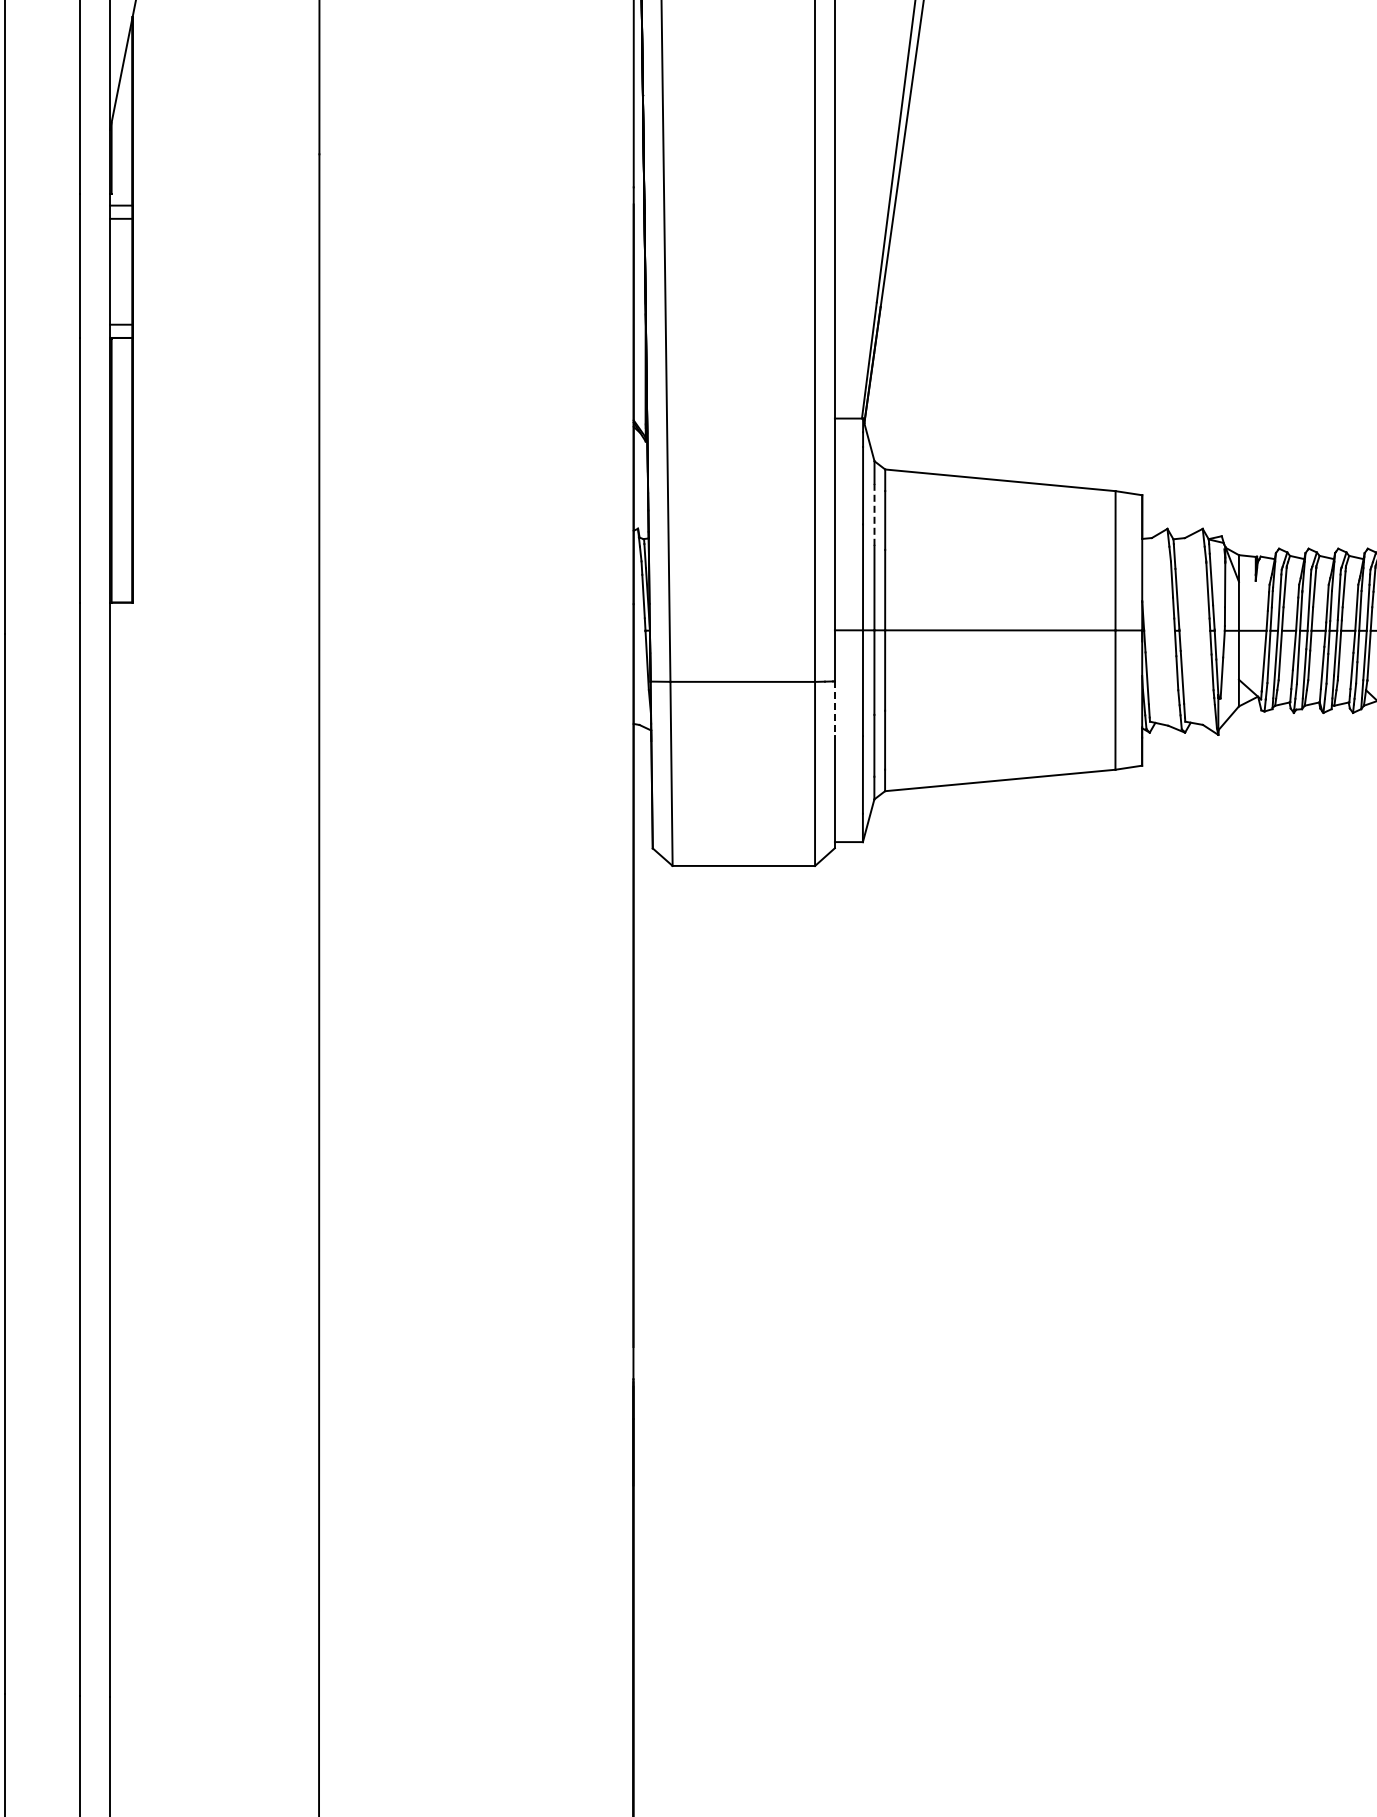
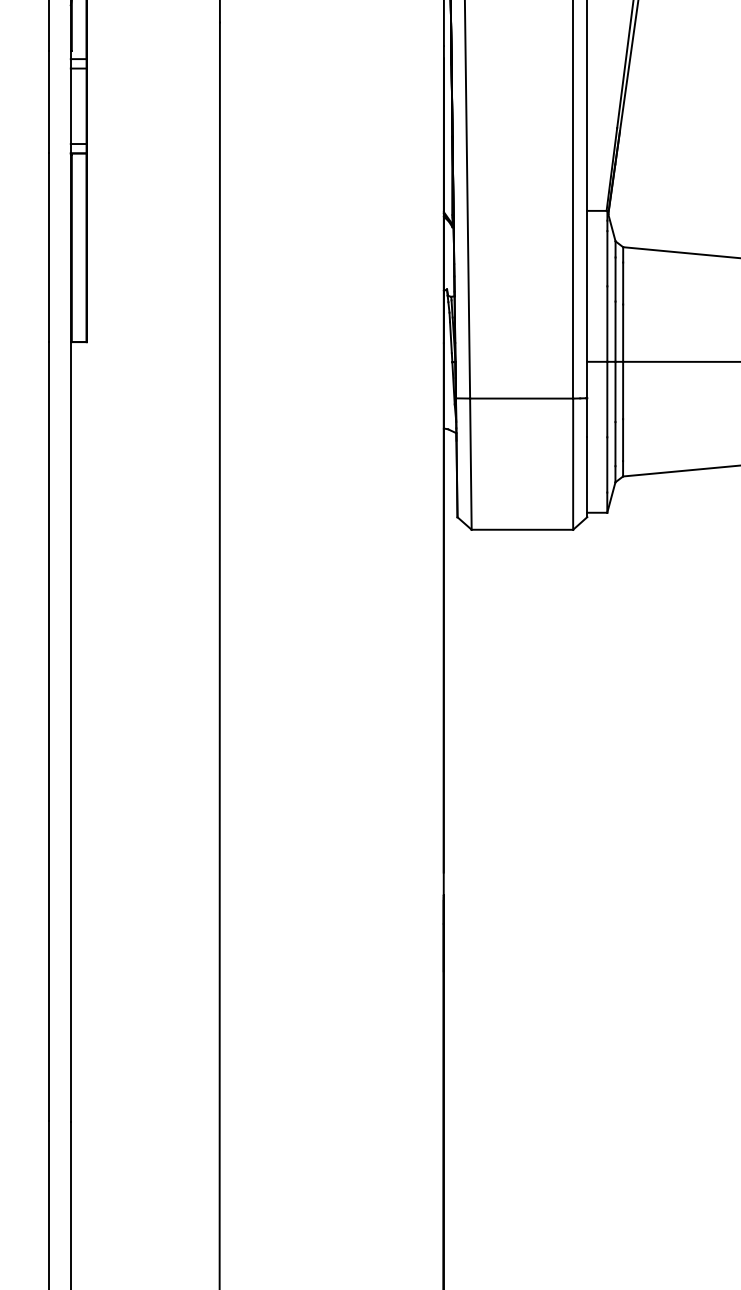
line: (874, 514) -> (615, 279), dashed -> solid
line: (834, 709) -> (587, 418), dashed -> solid

